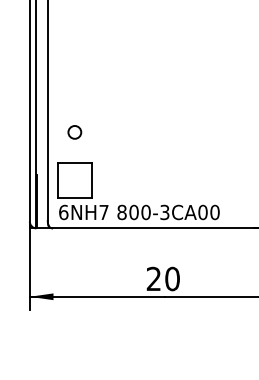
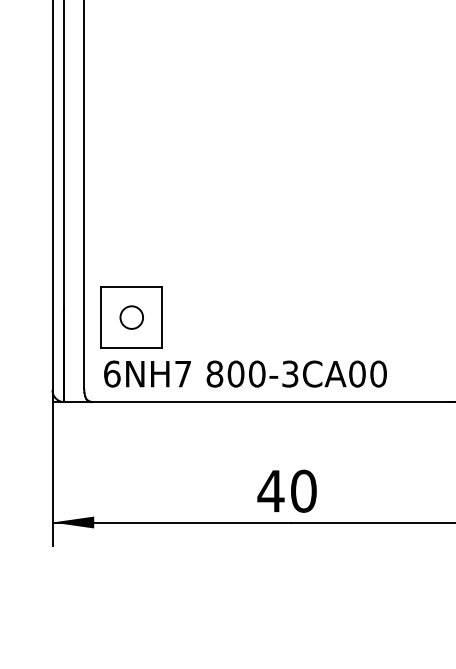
circle: (74, 132) -> (131, 317), moved
text: (153, 278) -> (270, 490), 20 -> 40

